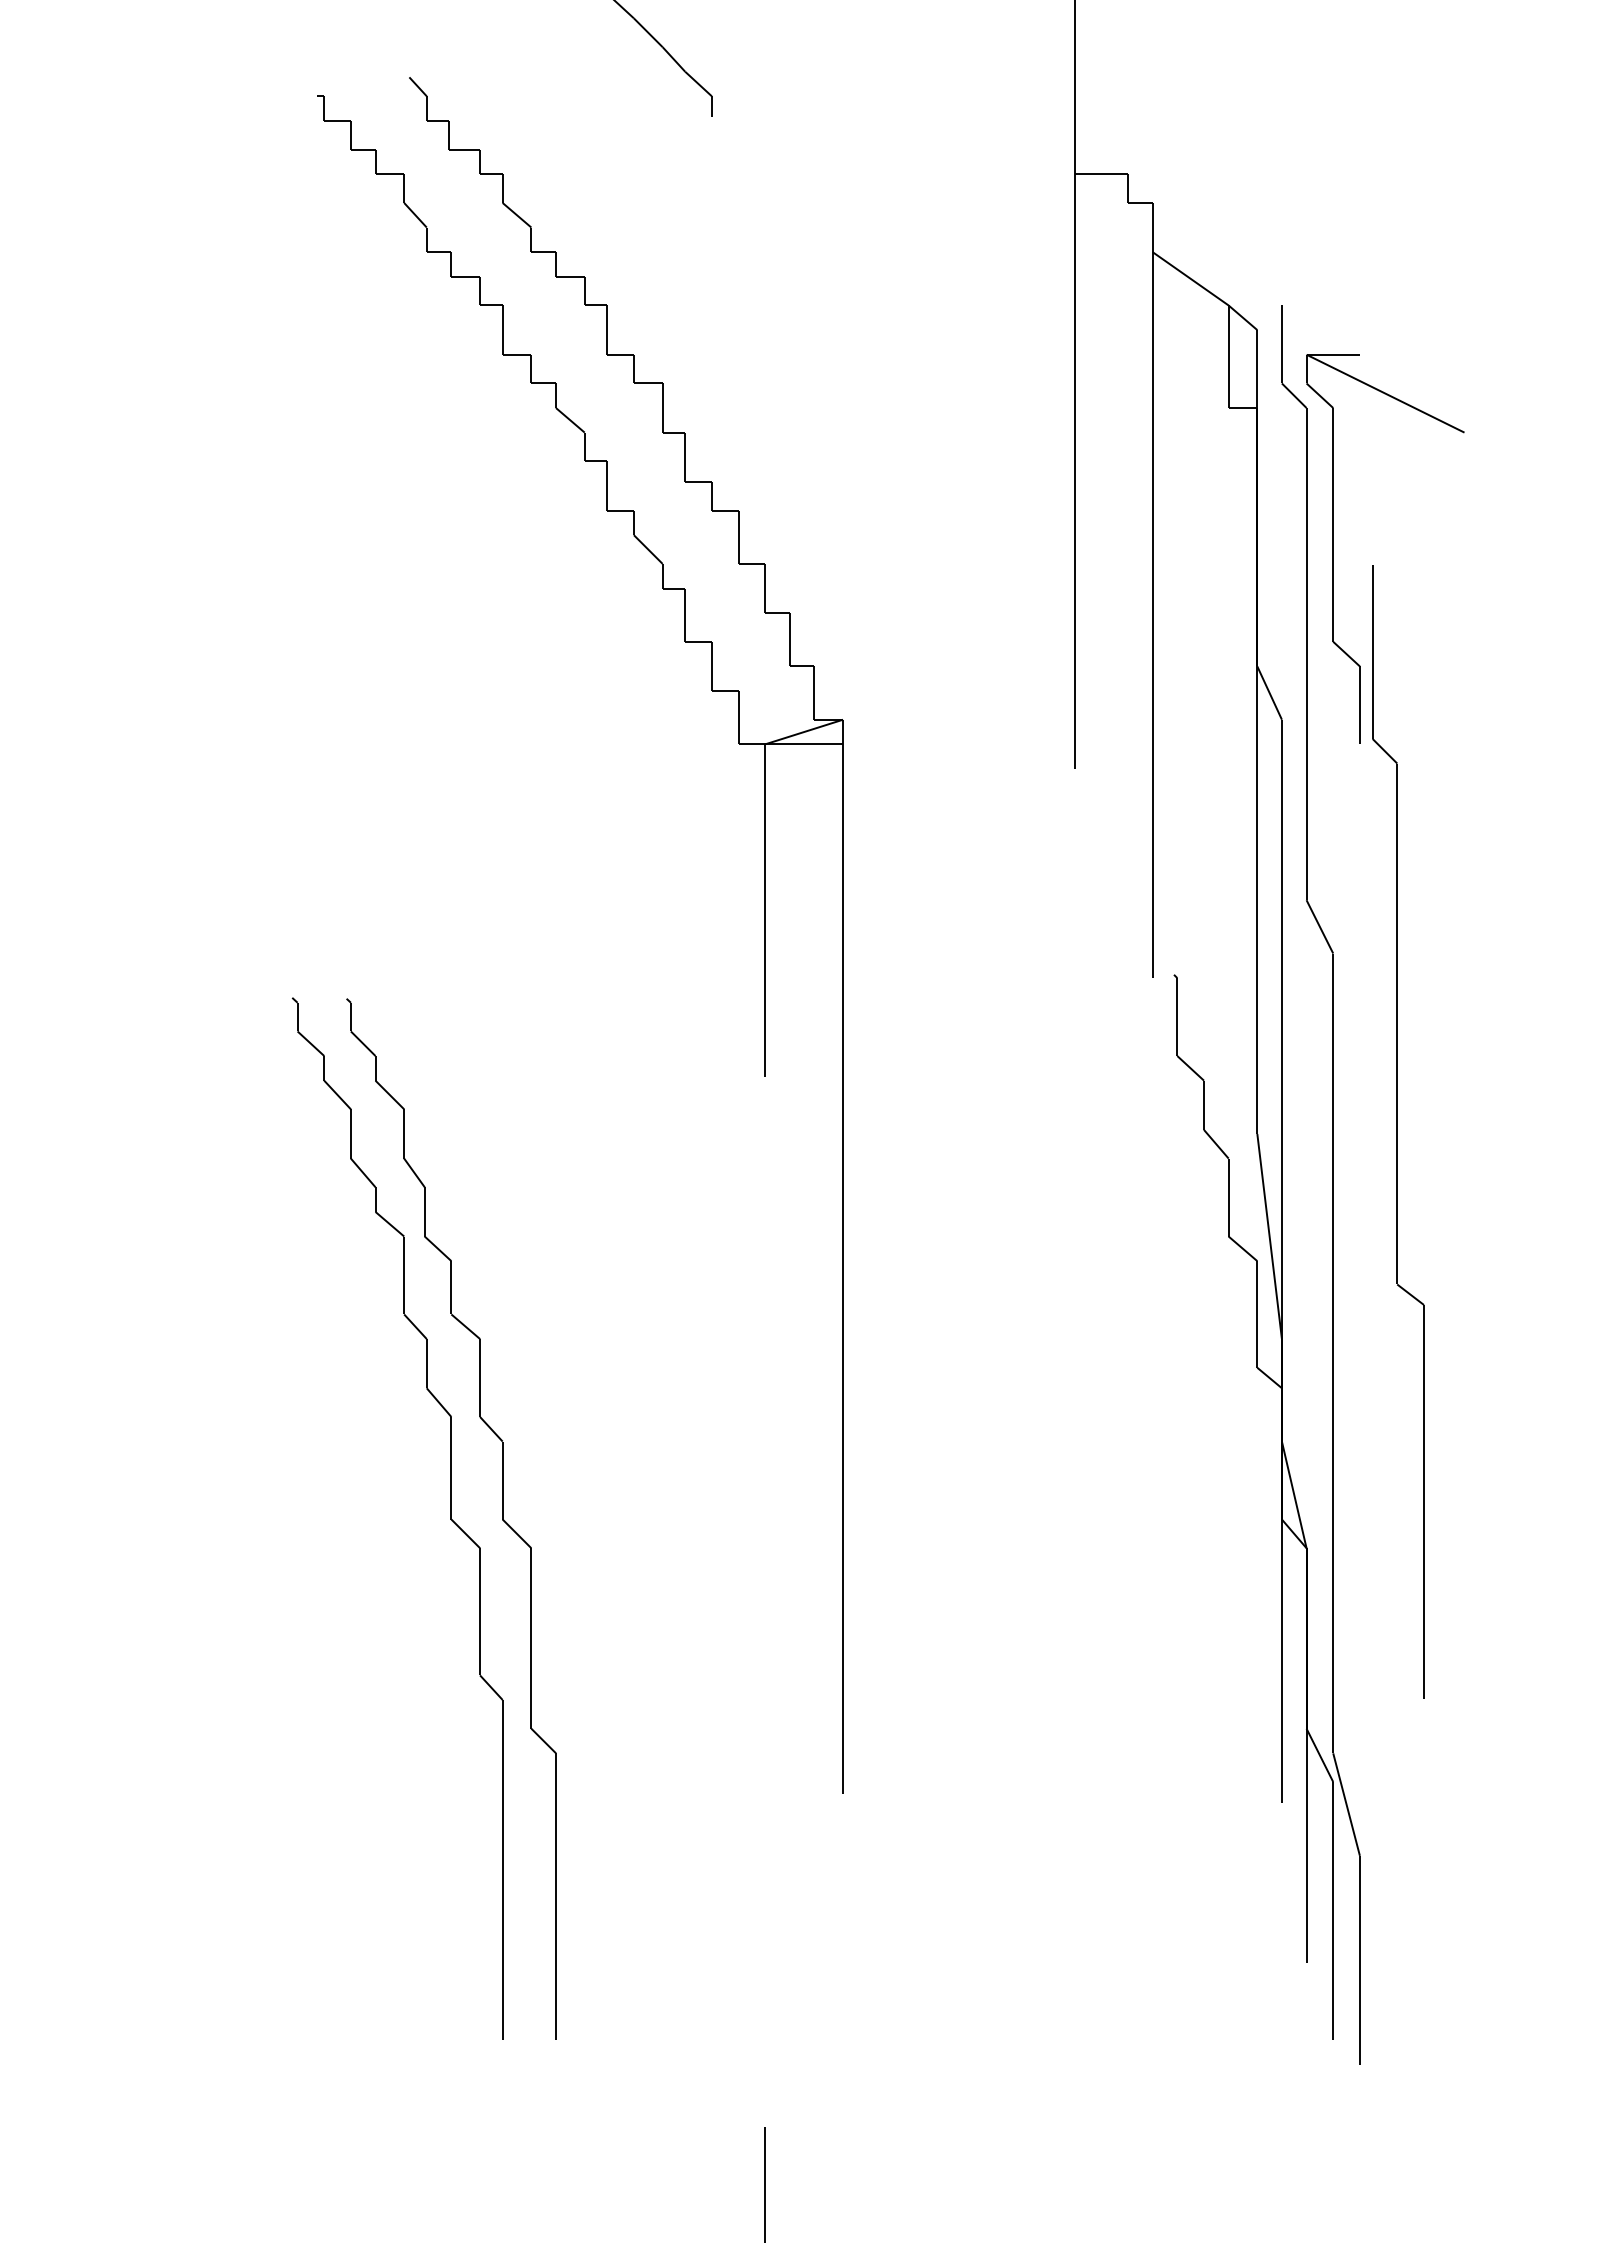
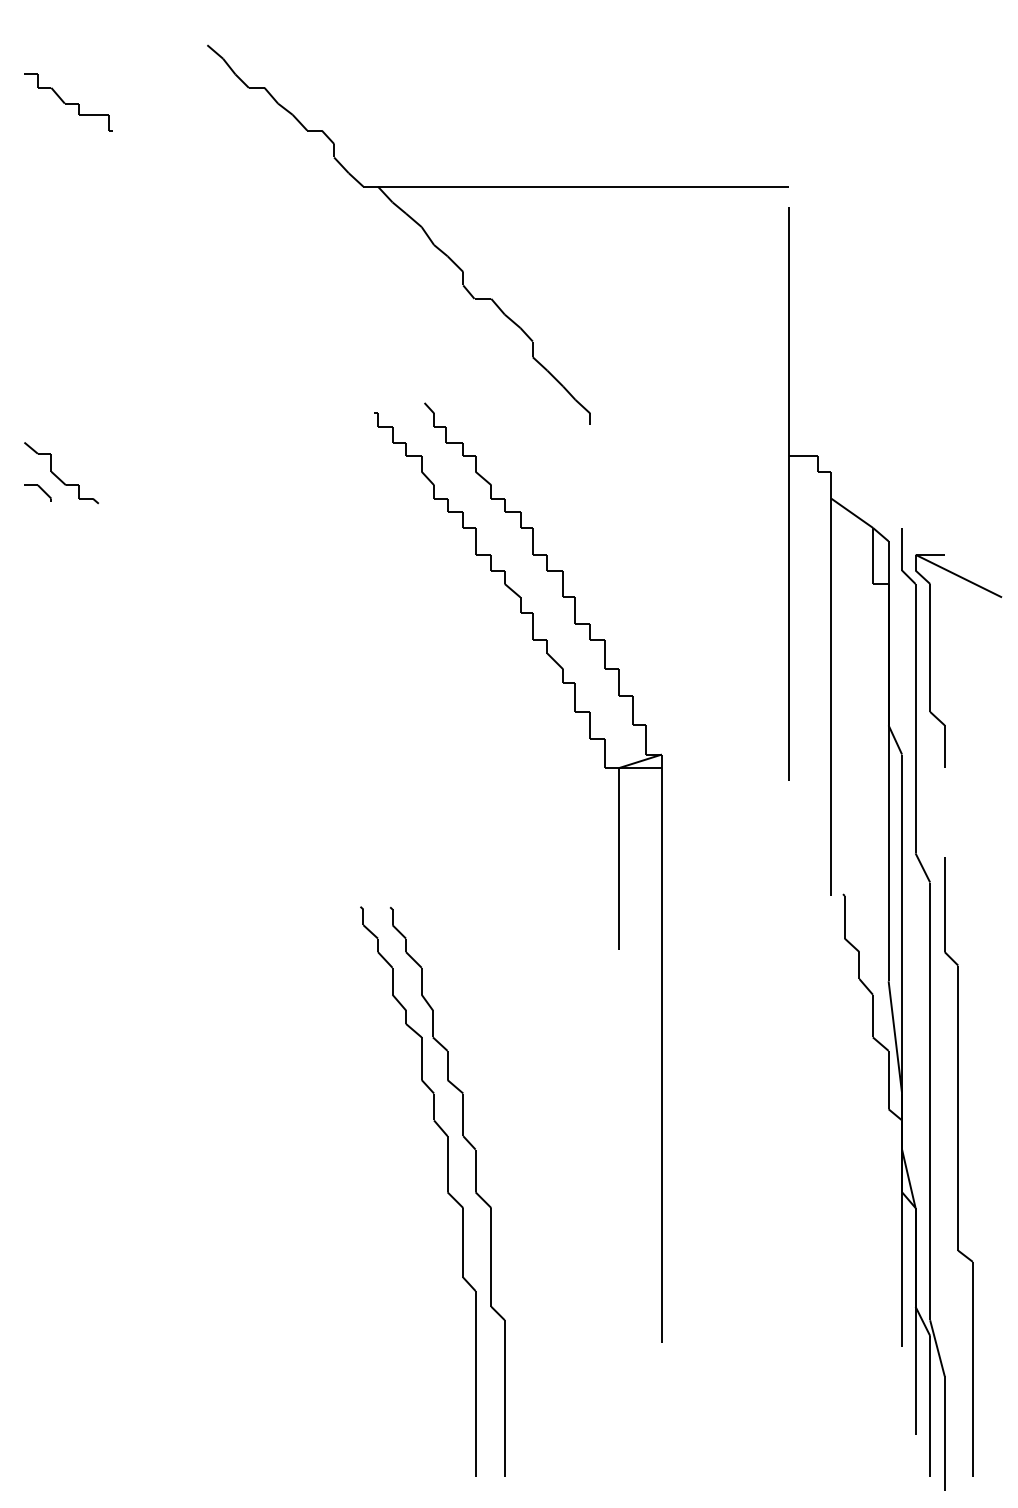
part: (1397, 1130) -> (958, 1166), moved

